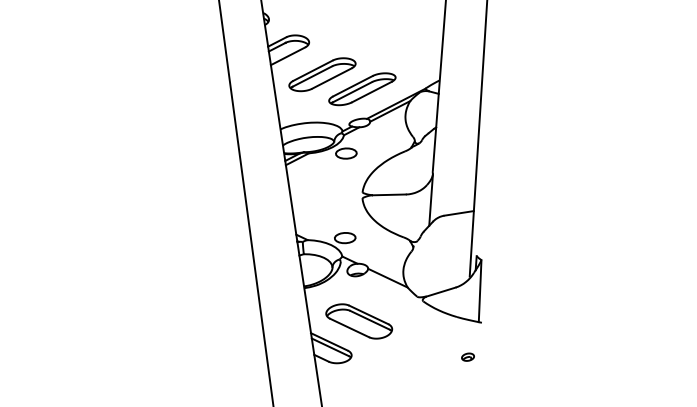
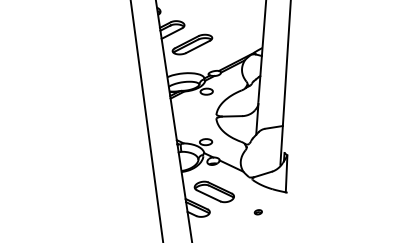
part: (361, 87) -> (215, 52), removed
part: (466, 357) -> (257, 212), moved

